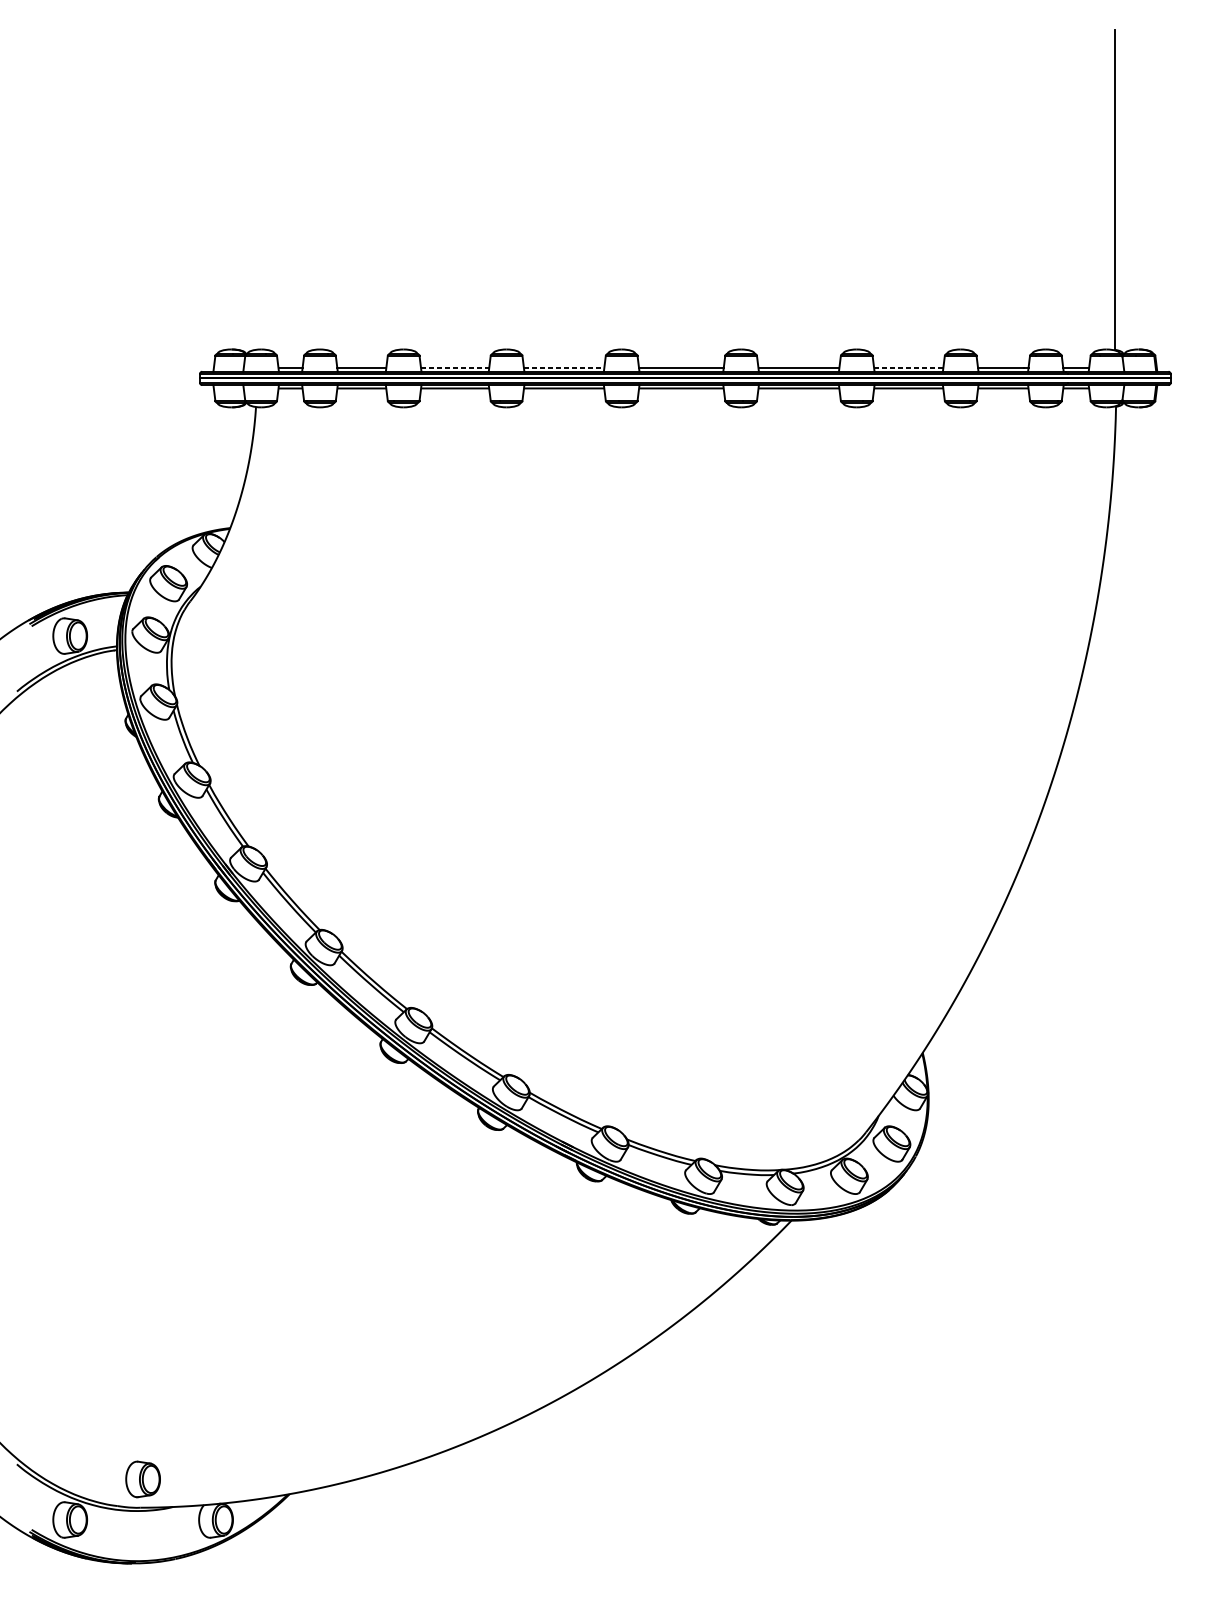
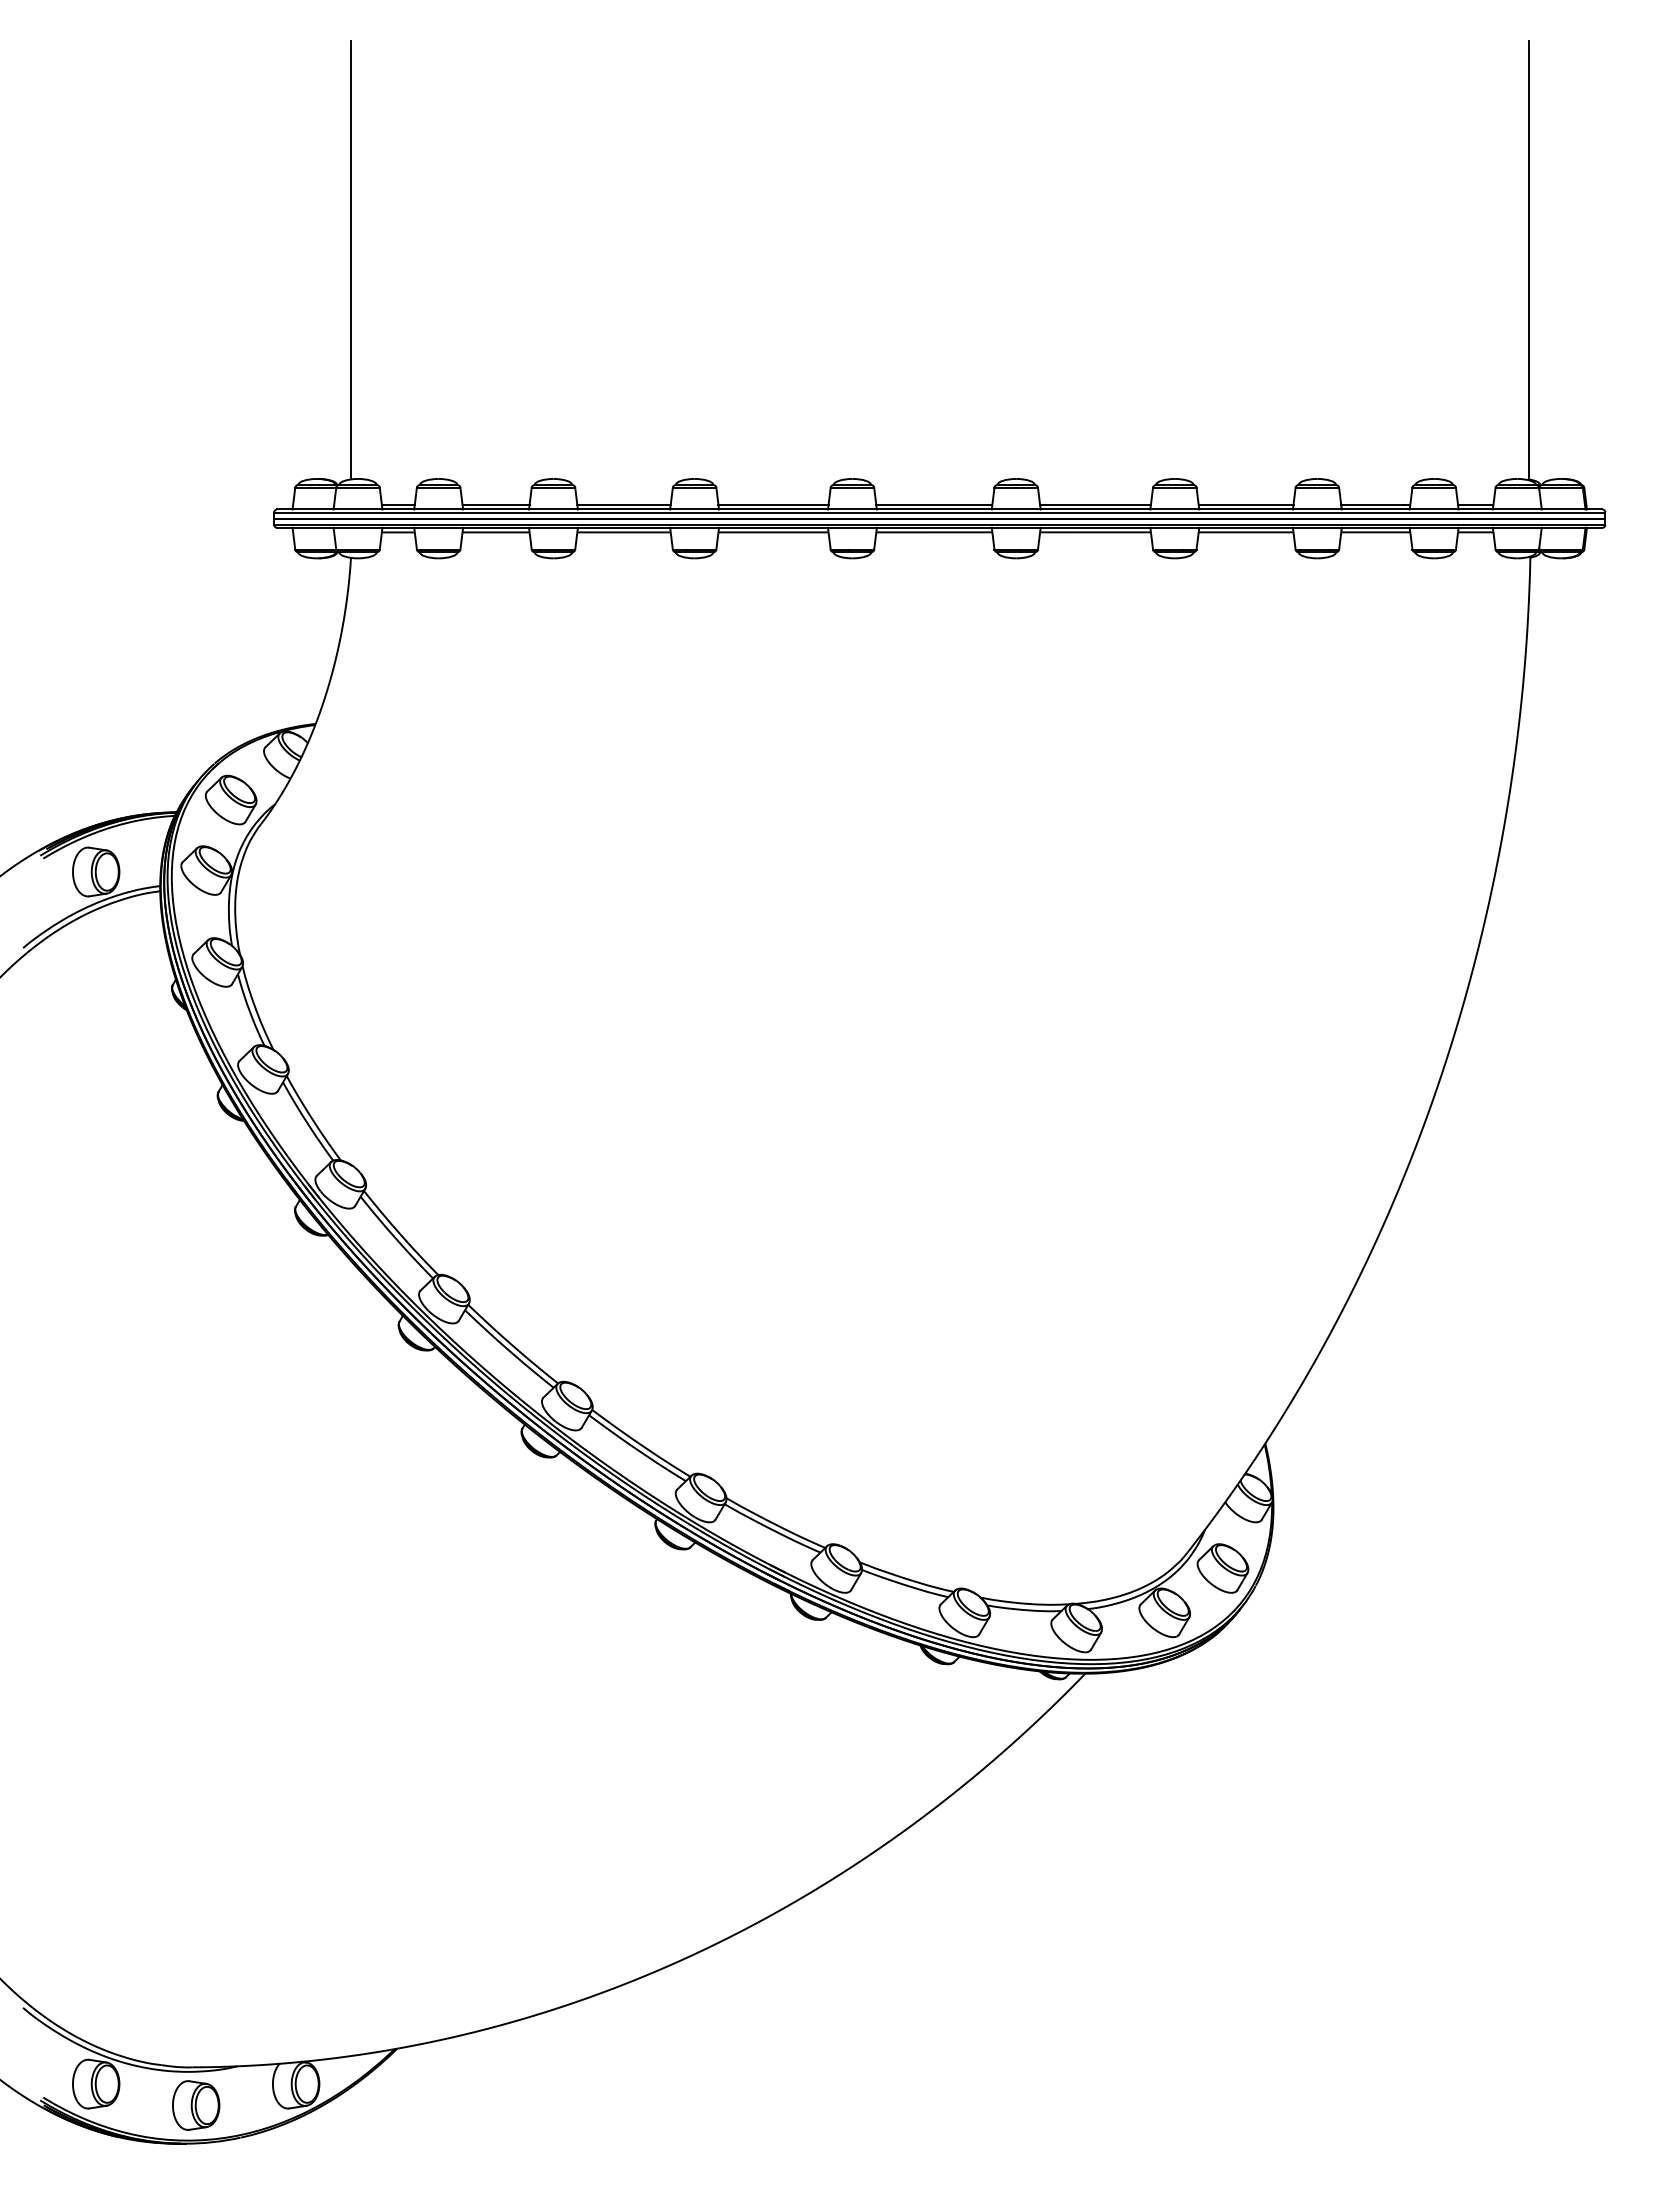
line: (255, 190) -> (350, 260), added
line: (455, 368) -> (624, 504), dashed -> solid
line: (564, 368) -> (774, 504), dashed -> solid
line: (909, 368) -> (1246, 504), dashed -> solid
part: (143, 1479) -> (196, 2105), moved

